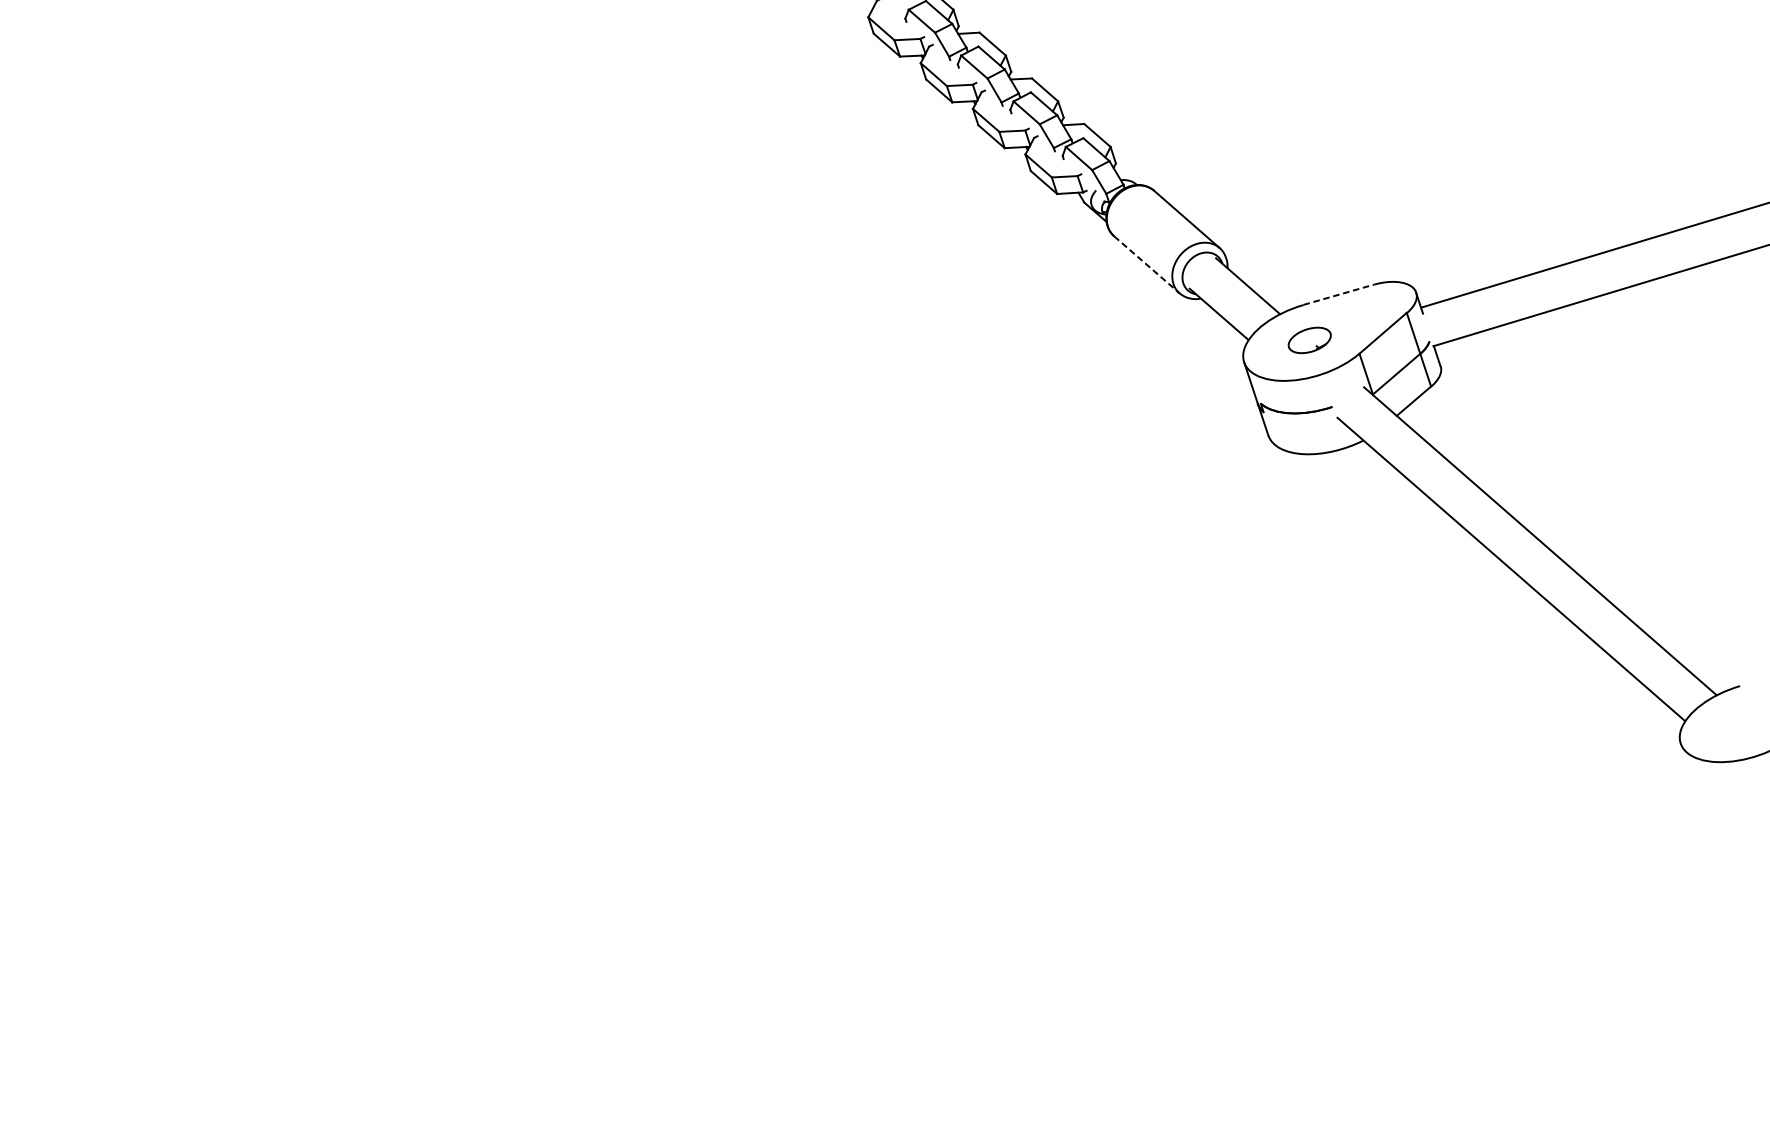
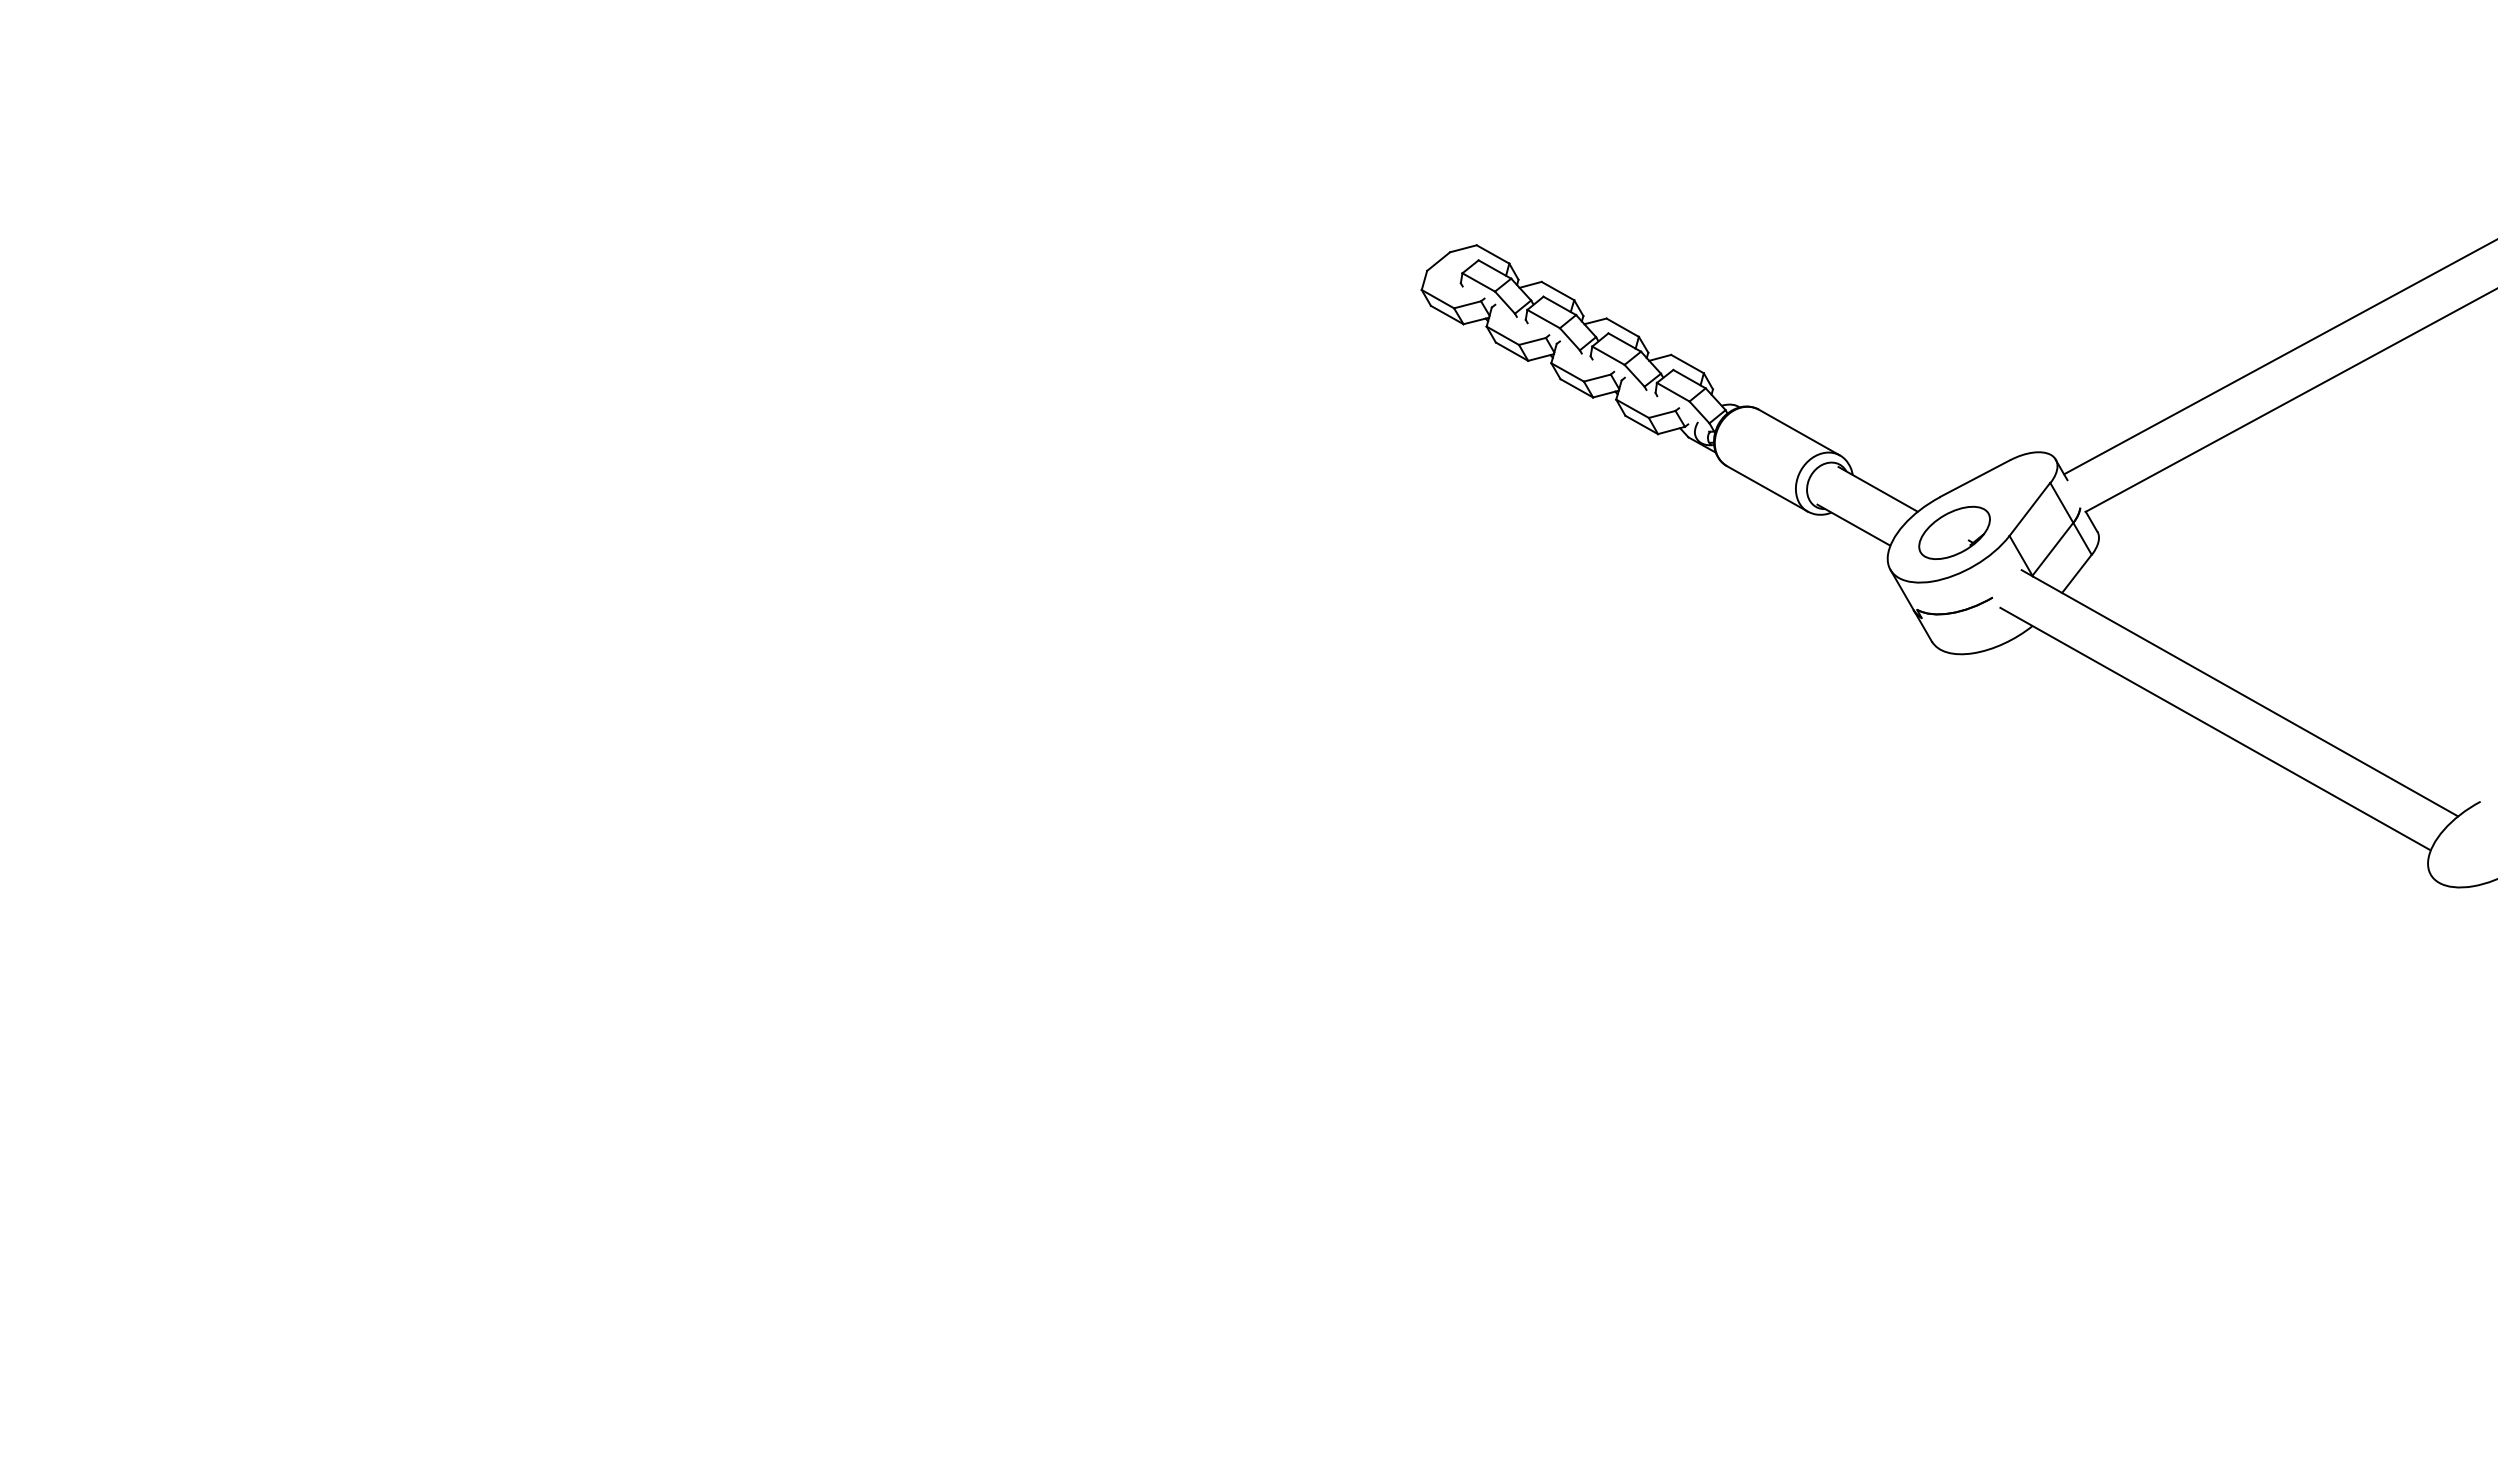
line: (1146, 265) -> (1767, 489), dashed -> solid
line: (1339, 294) -> (1975, 478), dashed -> solid
part: (1309, 340) -> (1954, 532), size x1.67

